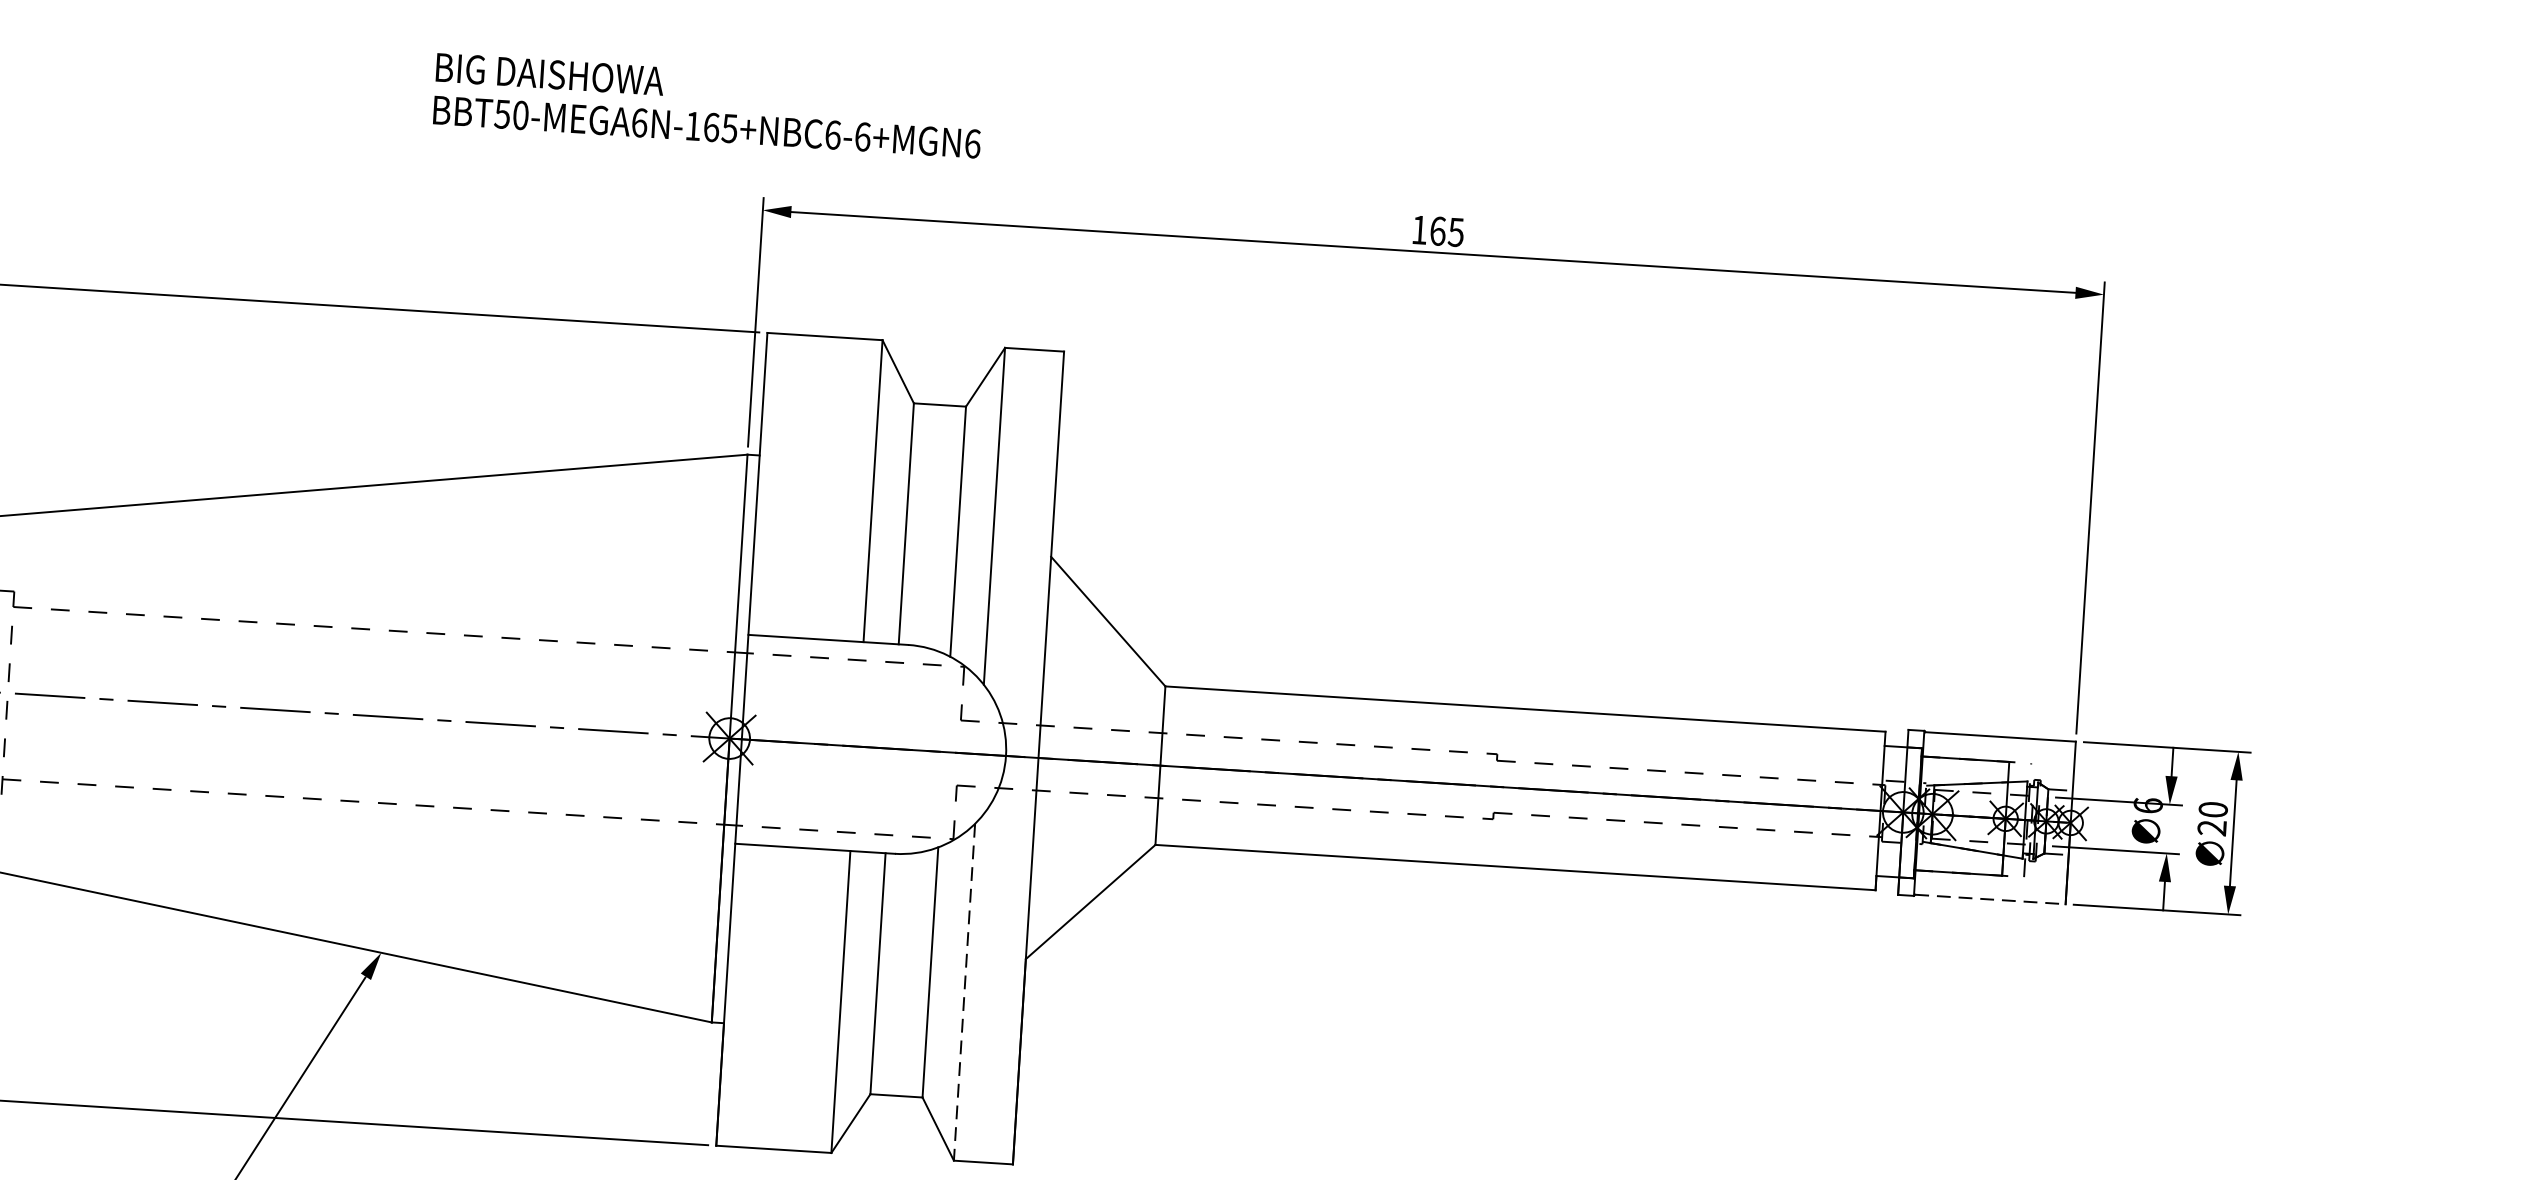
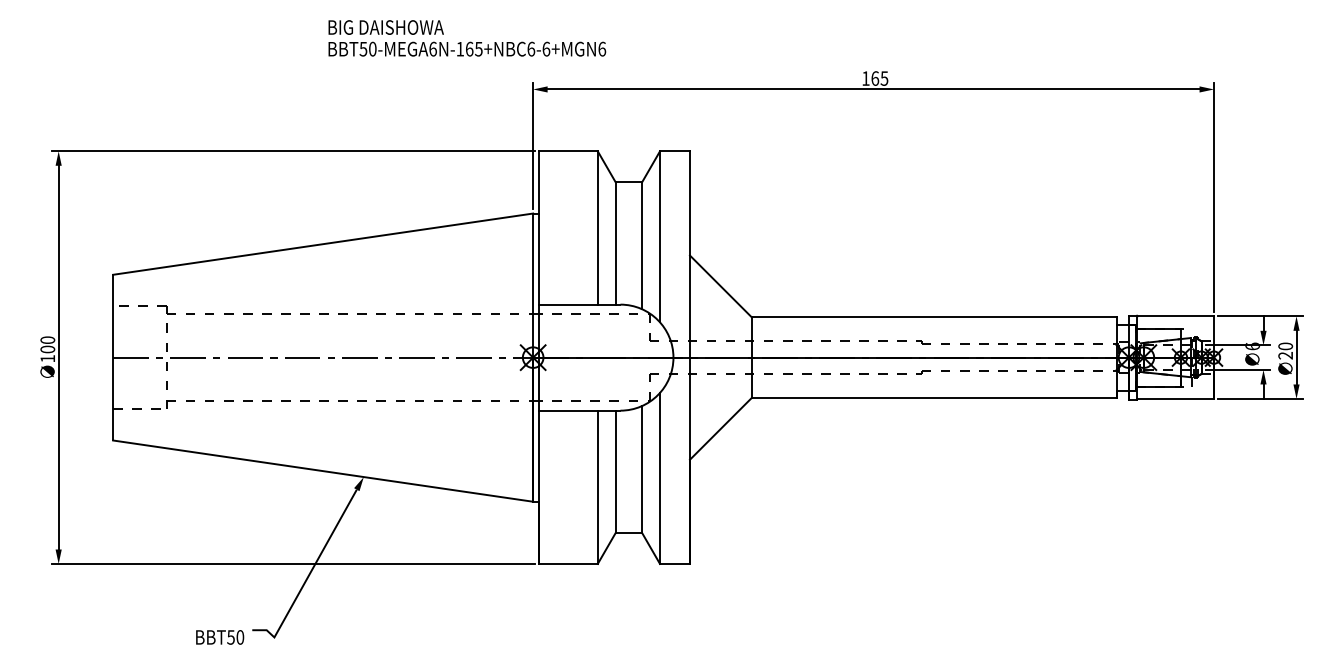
text: (708, 106) -> (467, 38), moved
line: (1991, 898) -> (1176, 398), dashed -> solid
line: (965, 992) -> (660, 478), dashed -> solid

